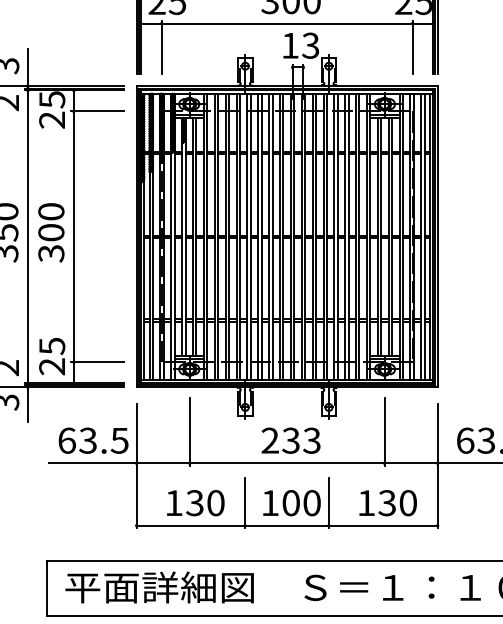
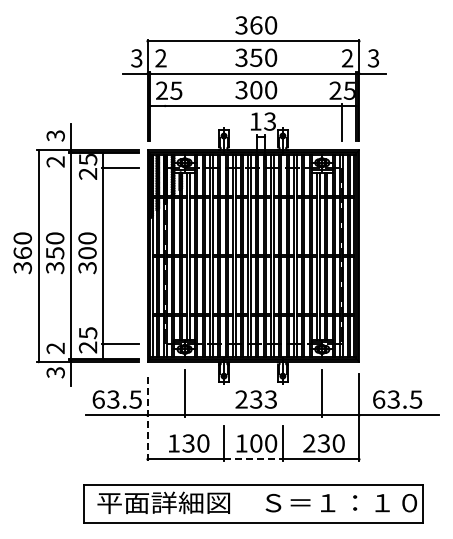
line: (162, 47) -> (165, 122), removed
line: (136, 466) -> (147, 417), solid -> dashed
text: (366, 503) -> (309, 443), 130 -> 230
line: (287, 525) -> (253, 459), solid -> dashed

